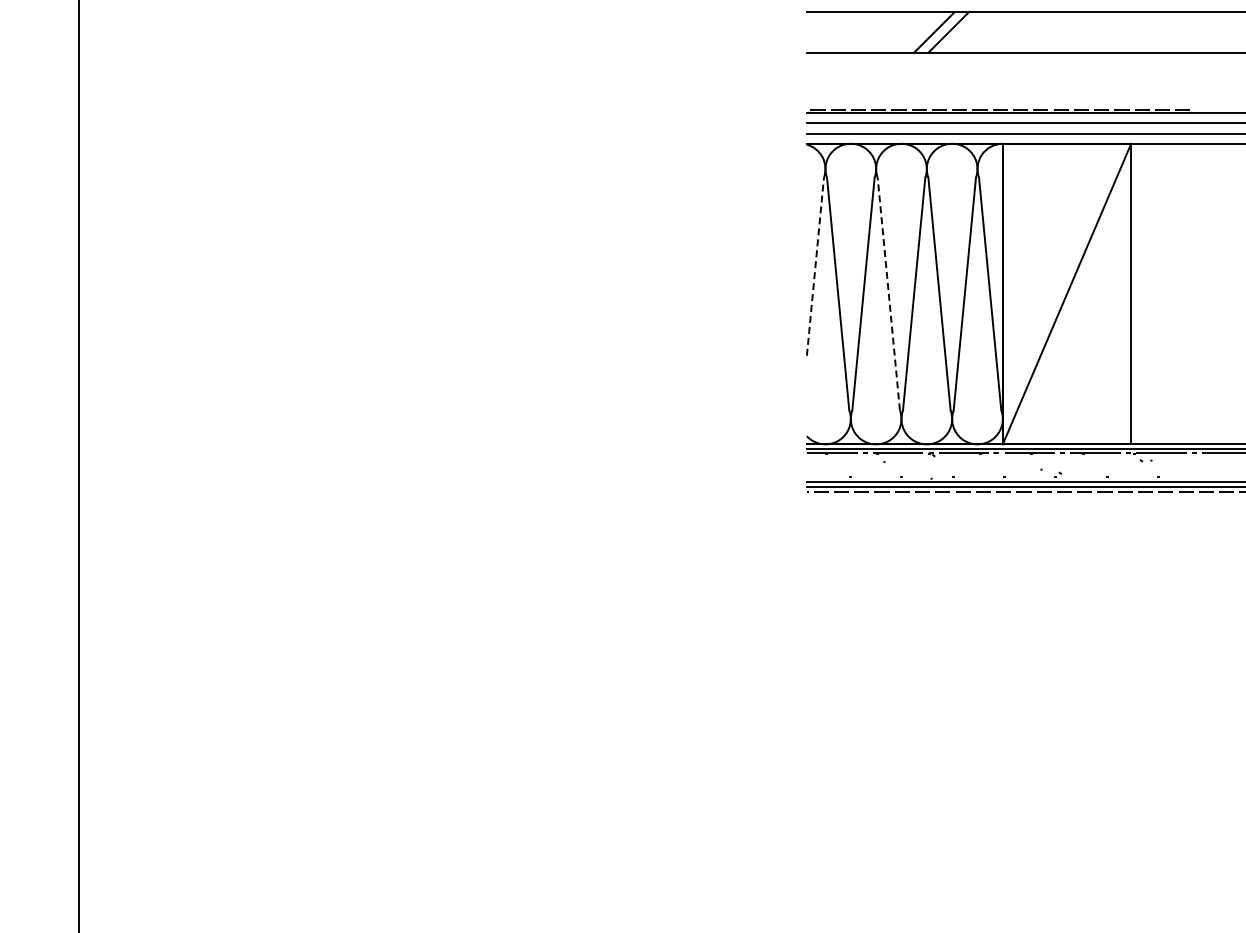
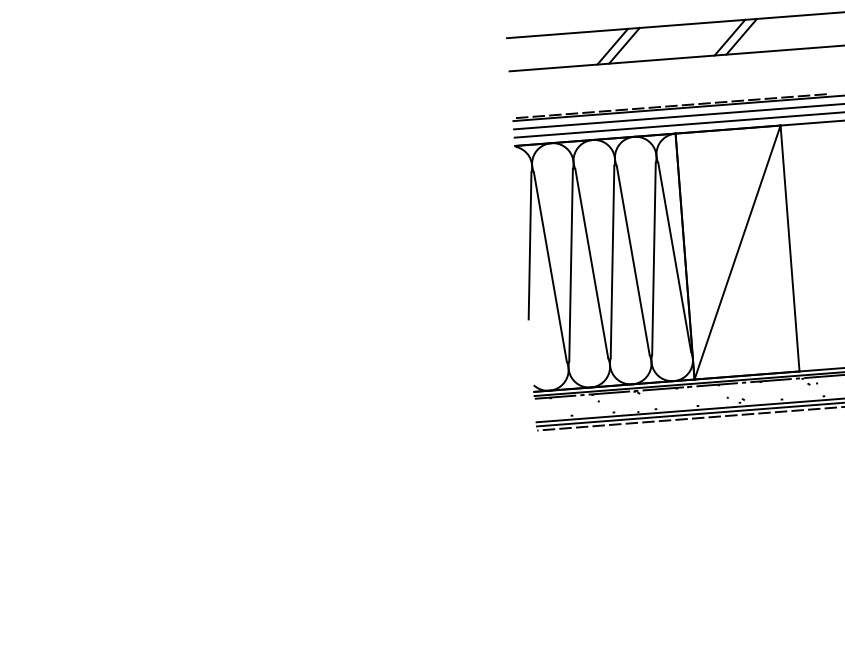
line: (1077, 32) -> (729, 37), added
line: (1091, 32) -> (741, 37), added
line: (815, 266) -> (530, 245), dashed -> solid
line: (888, 294) -> (591, 264), dashed -> solid

